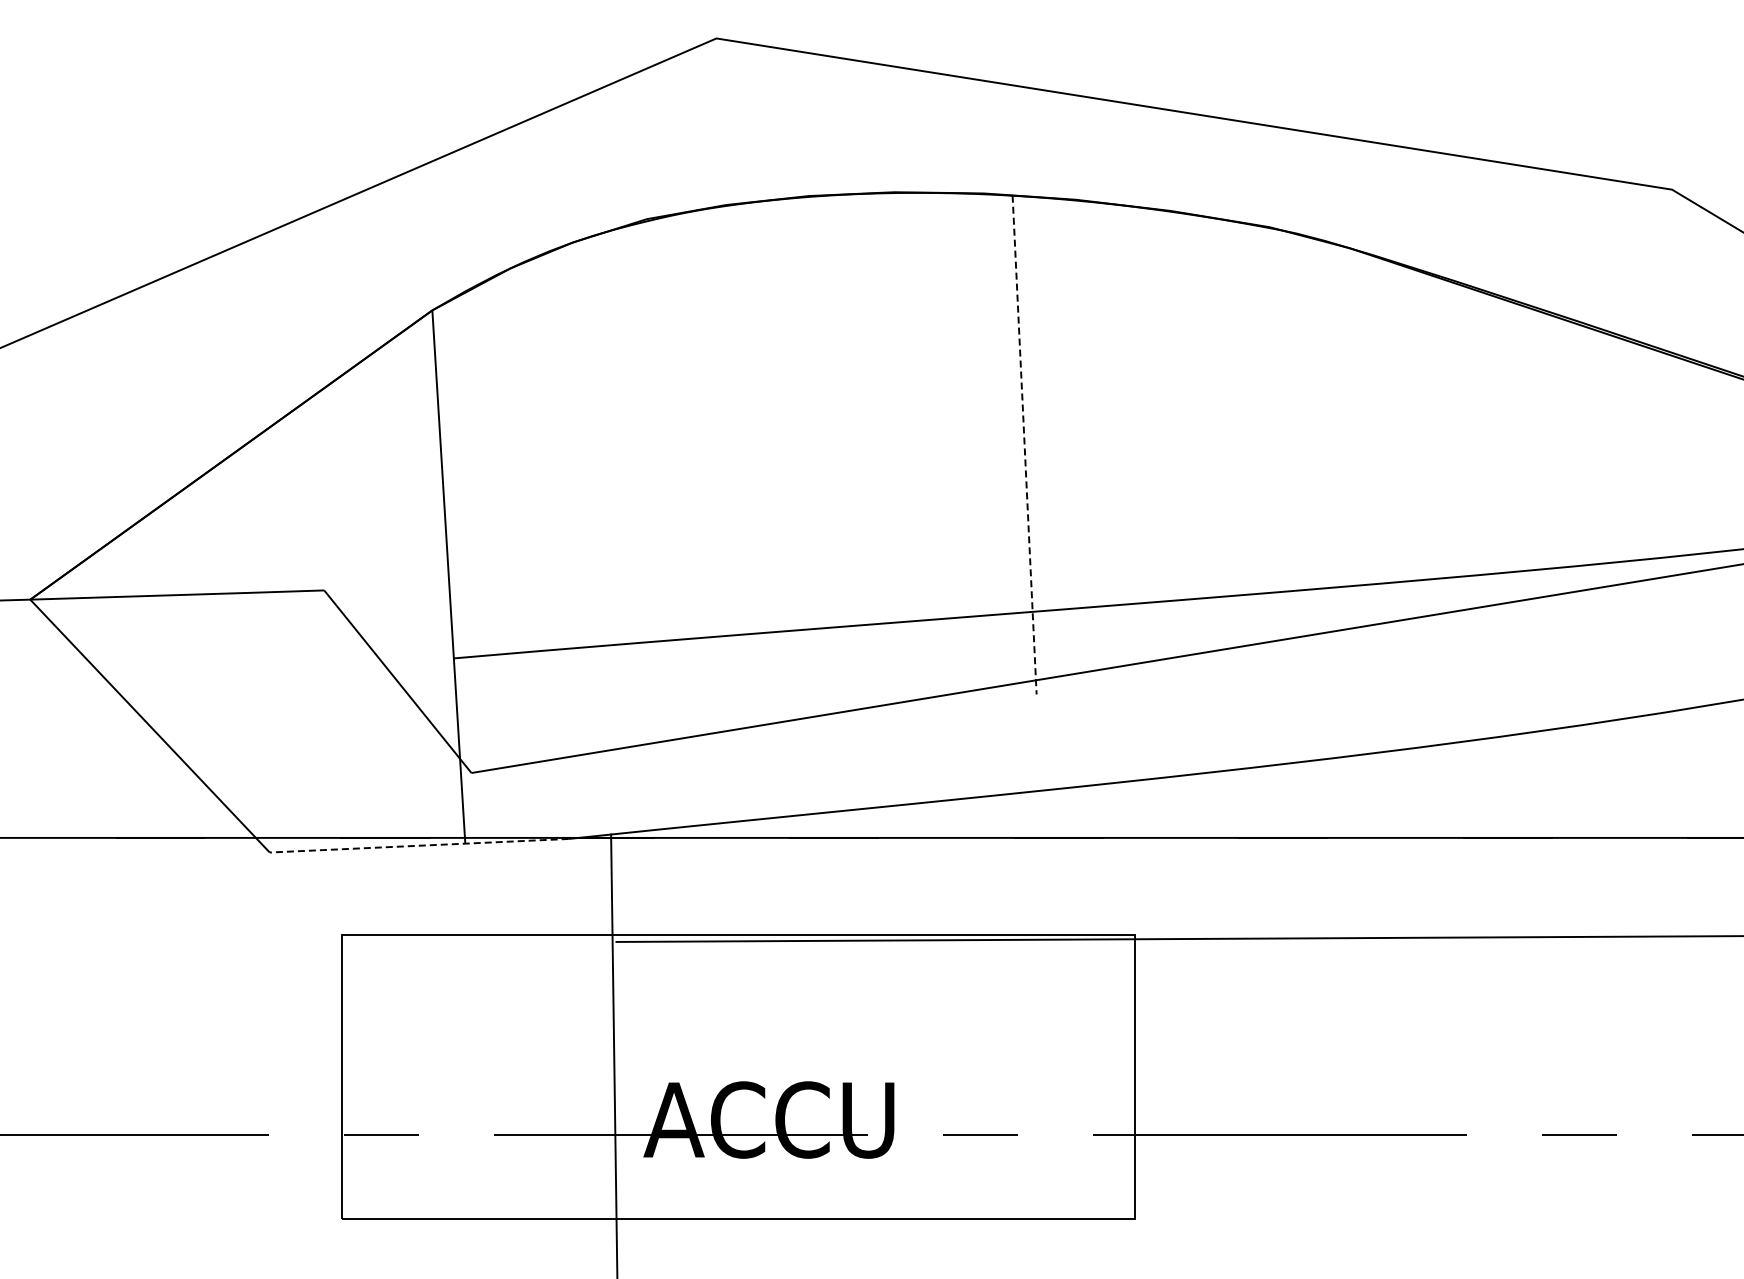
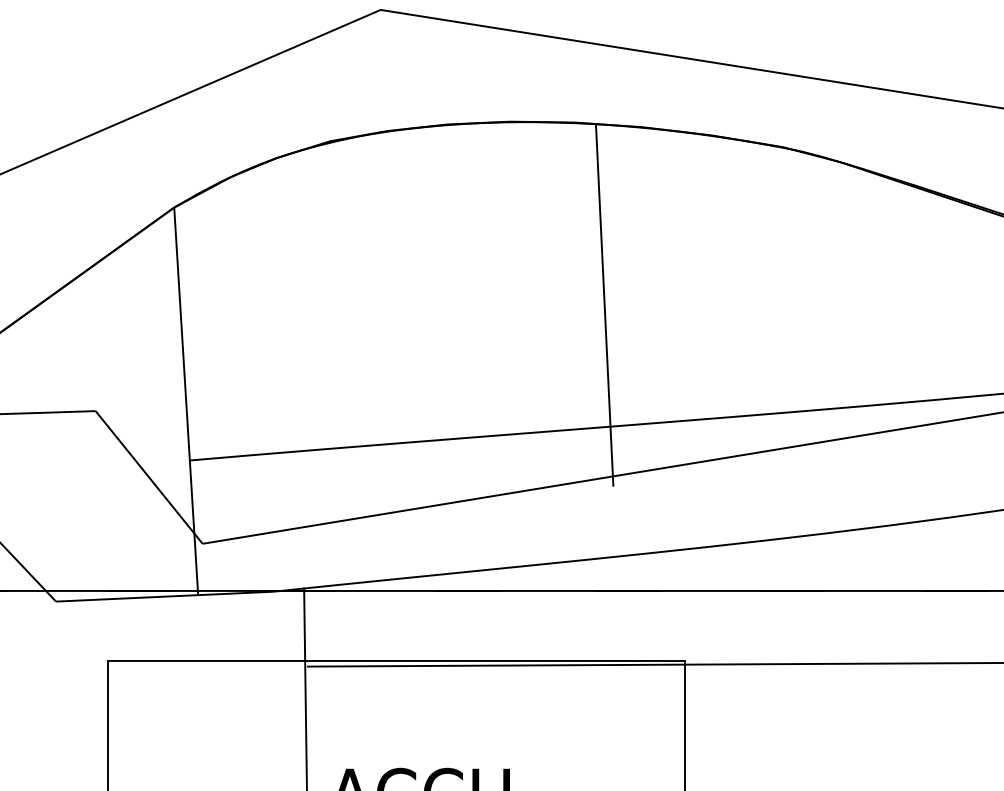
line: (1024, 445) -> (604, 305), dashed -> solid
line: (418, 845) -> (164, 596), dashed -> solid

